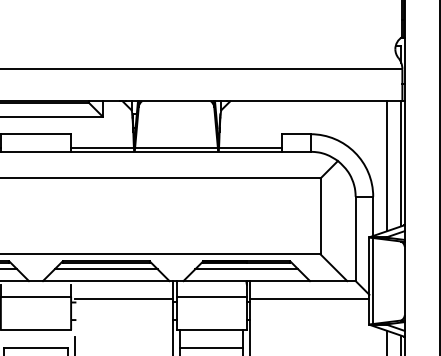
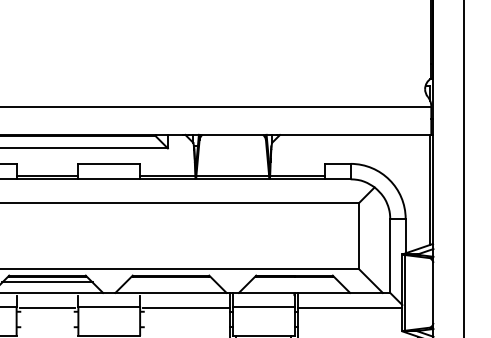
line: (387, 165) -> (418, 191), removed
line: (105, 269) -> (170, 282), removed
line: (246, 269) -> (294, 282), removed

